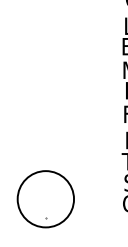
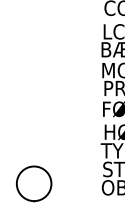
circle: (45, 198) -> (33, 183), size x0.7

